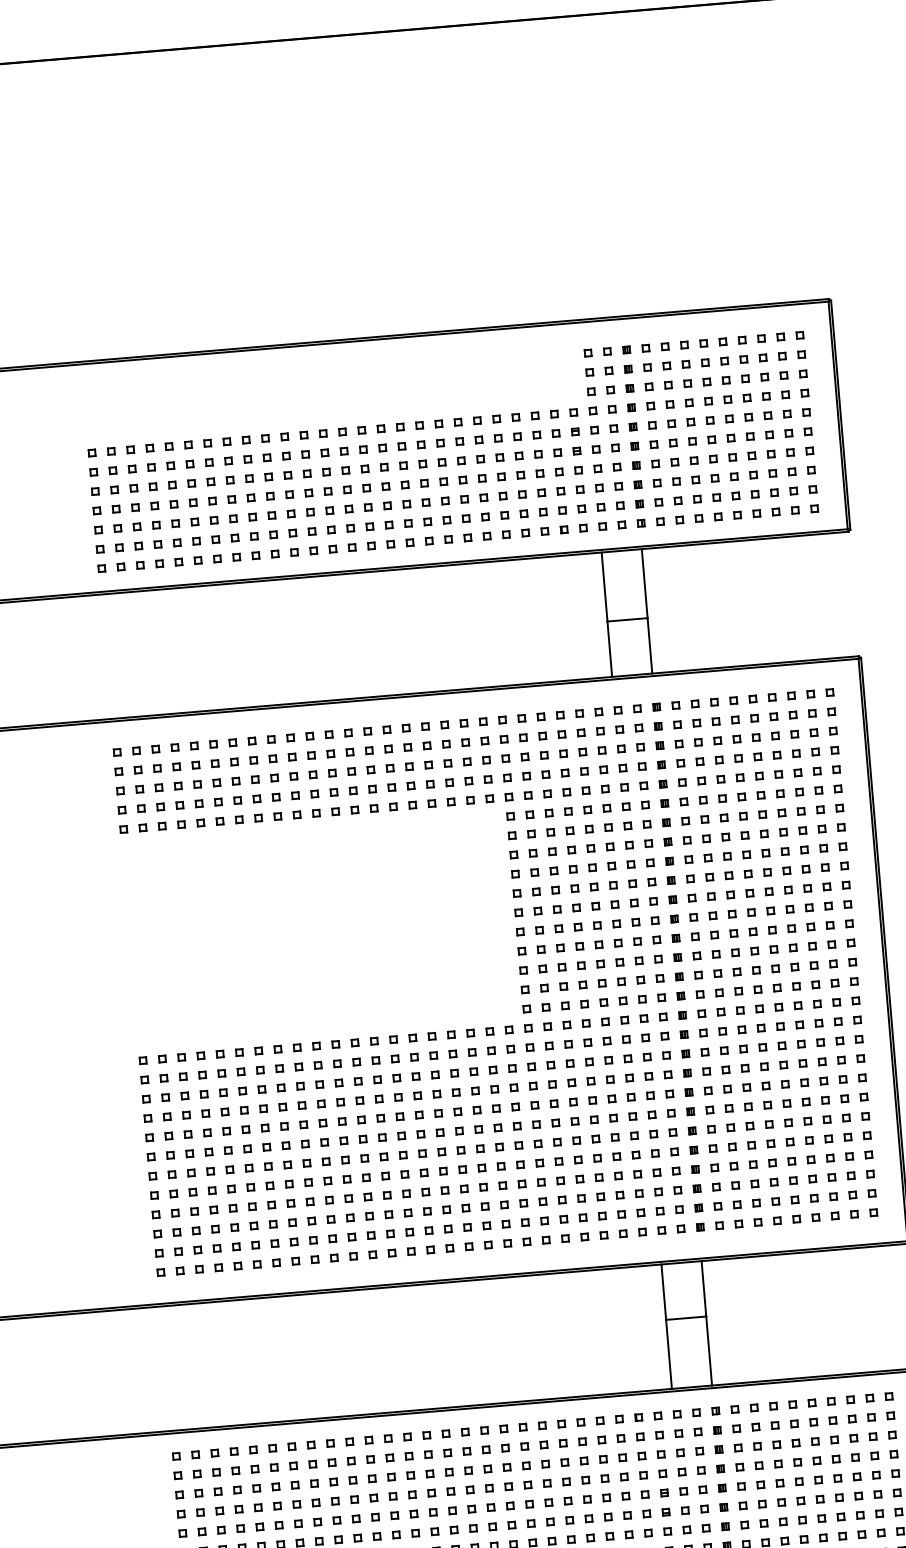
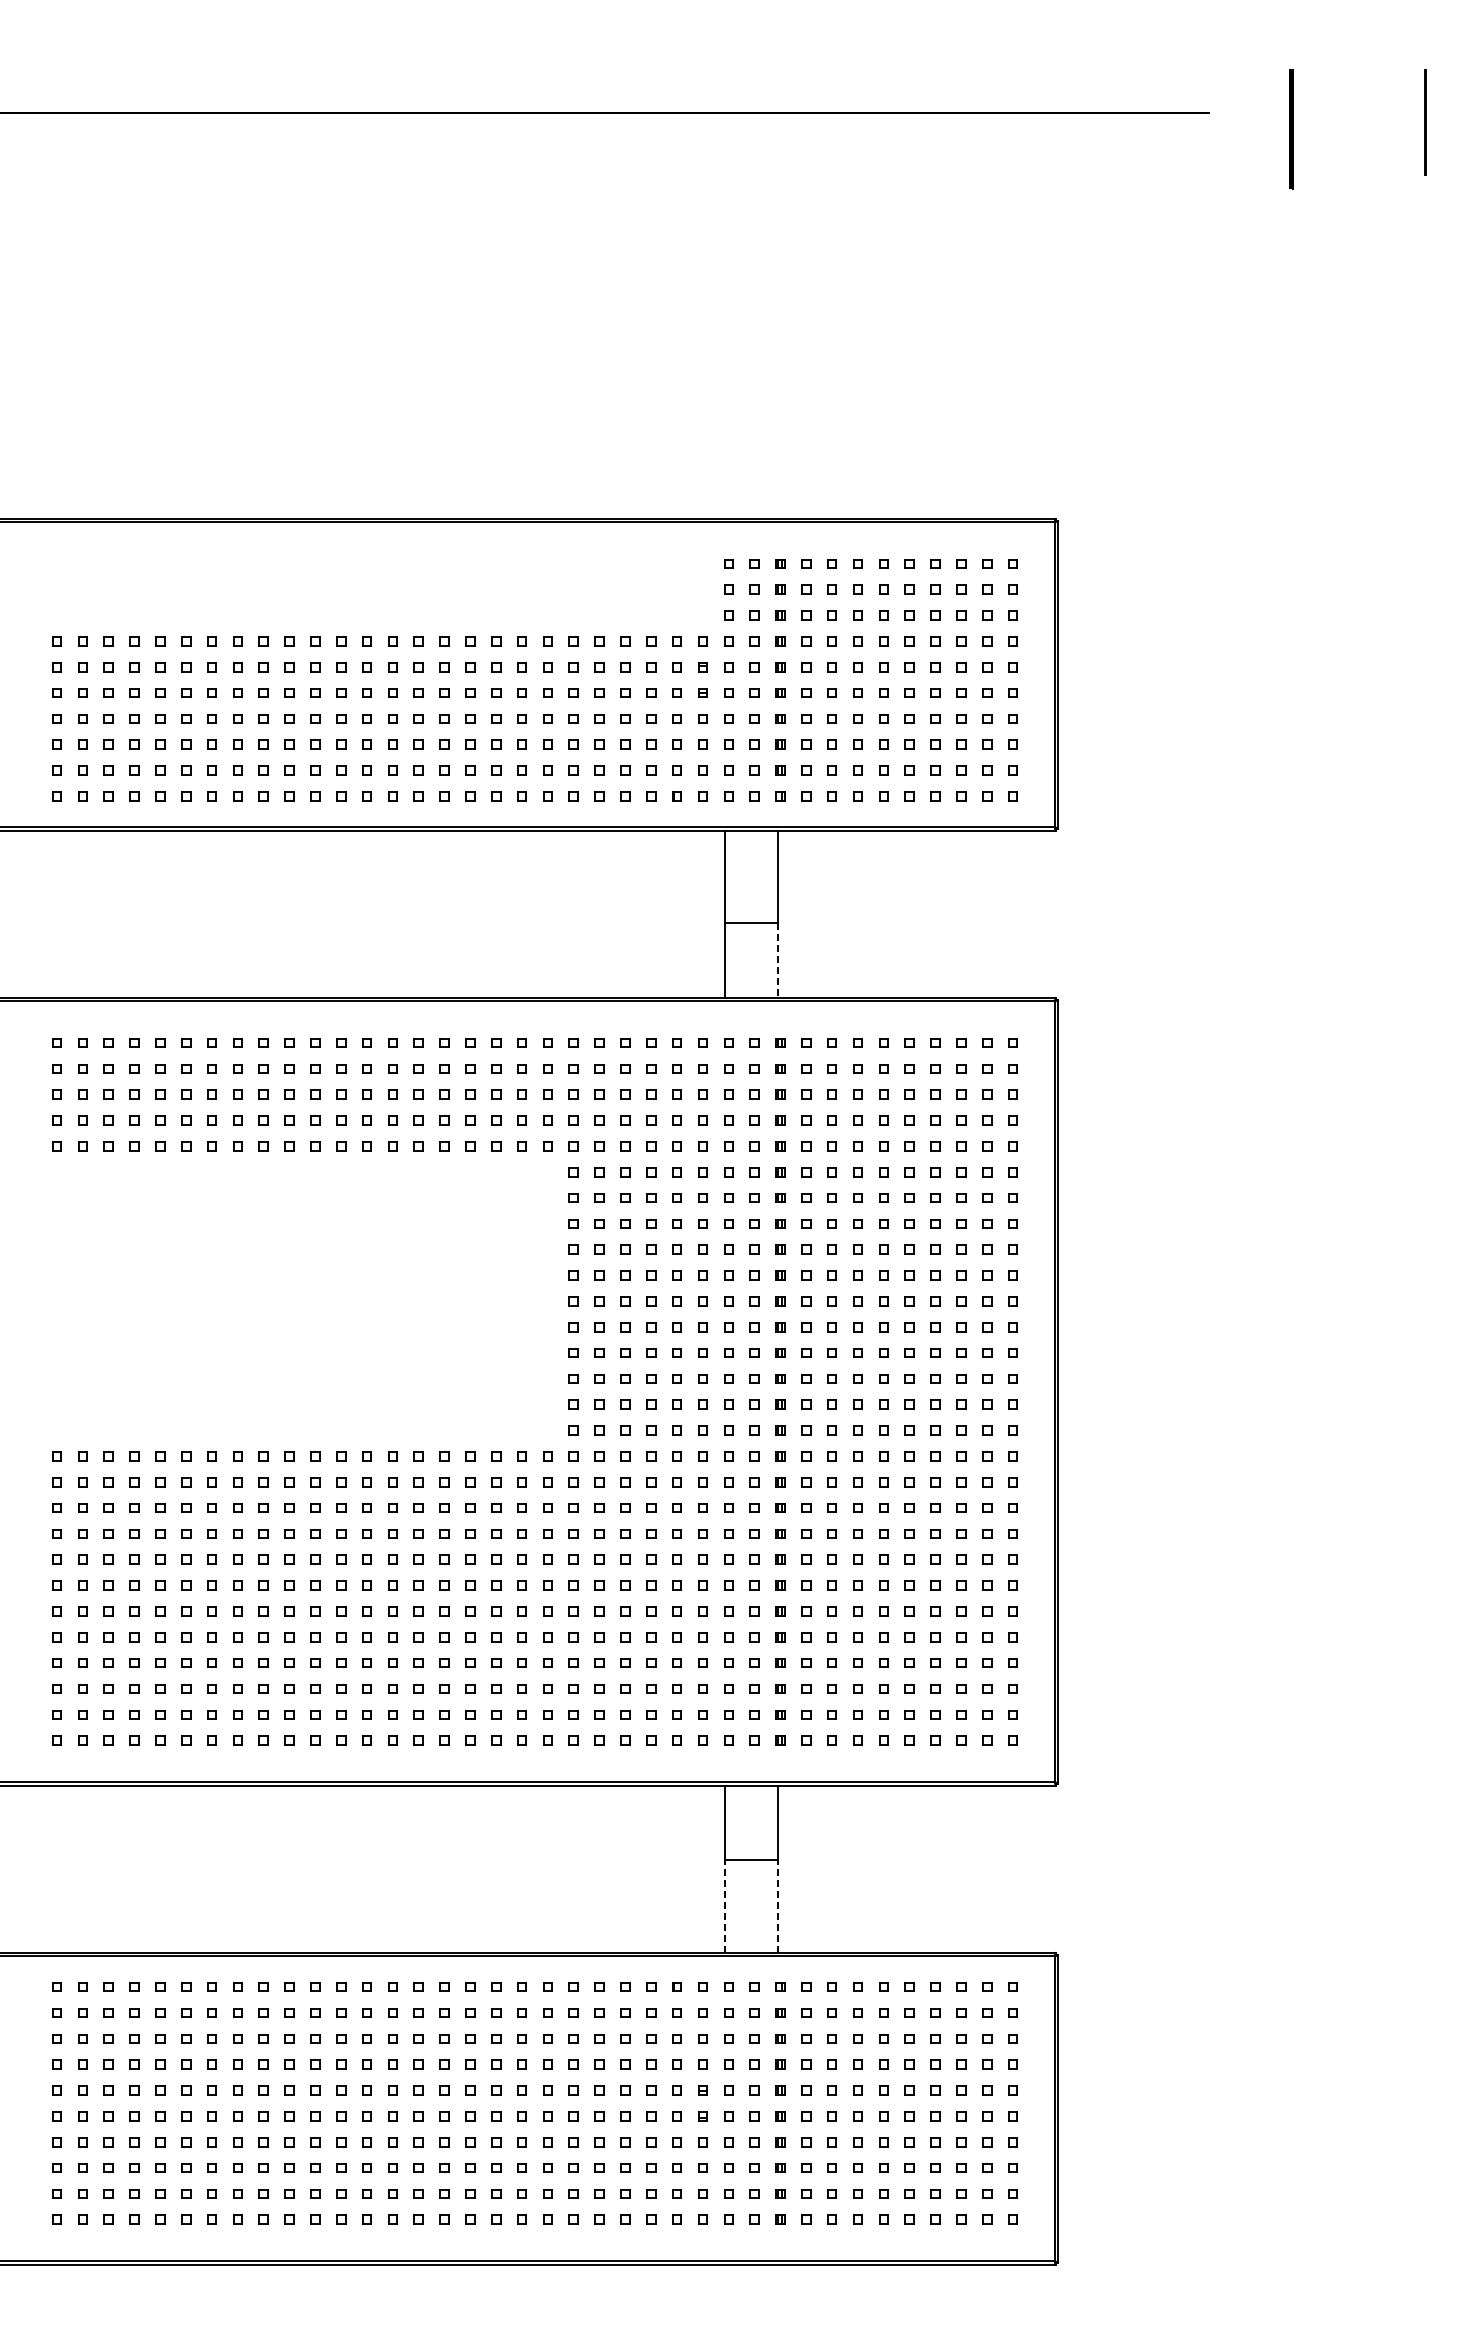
line: (650, 646) -> (778, 961), solid -> dashed
line: (709, 1350) -> (778, 1905), solid -> dashed
line: (668, 1353) -> (724, 1905), solid -> dashed

